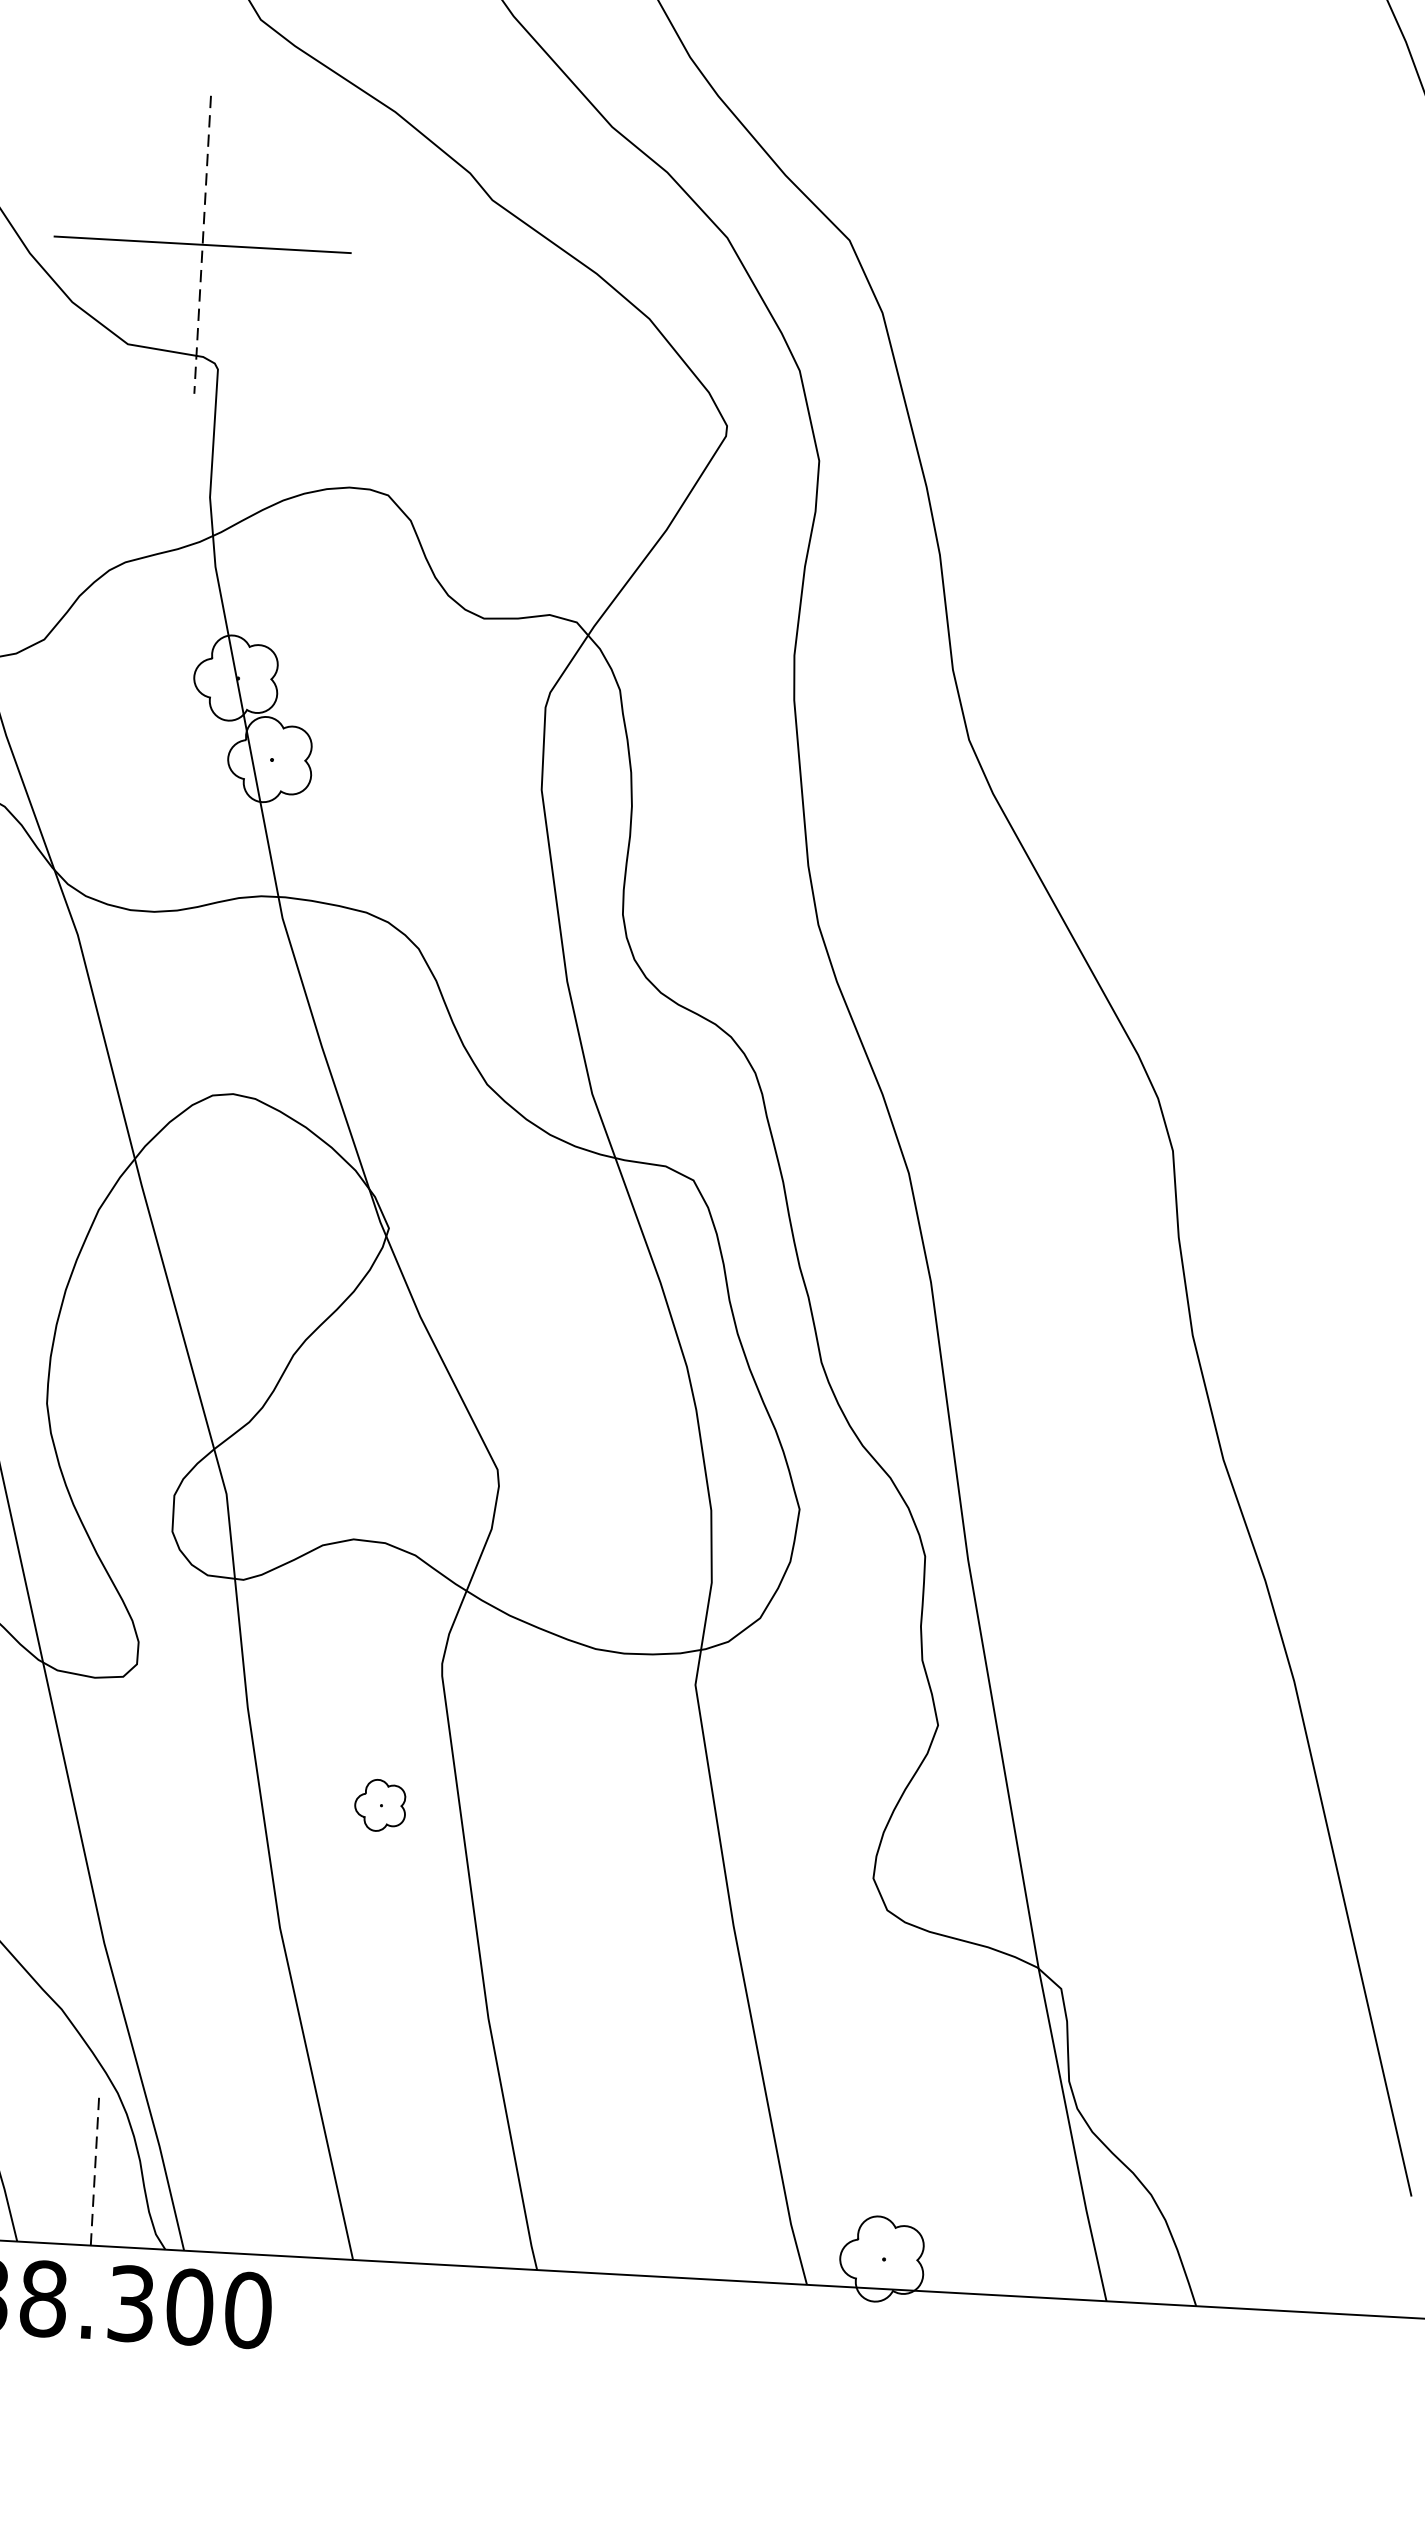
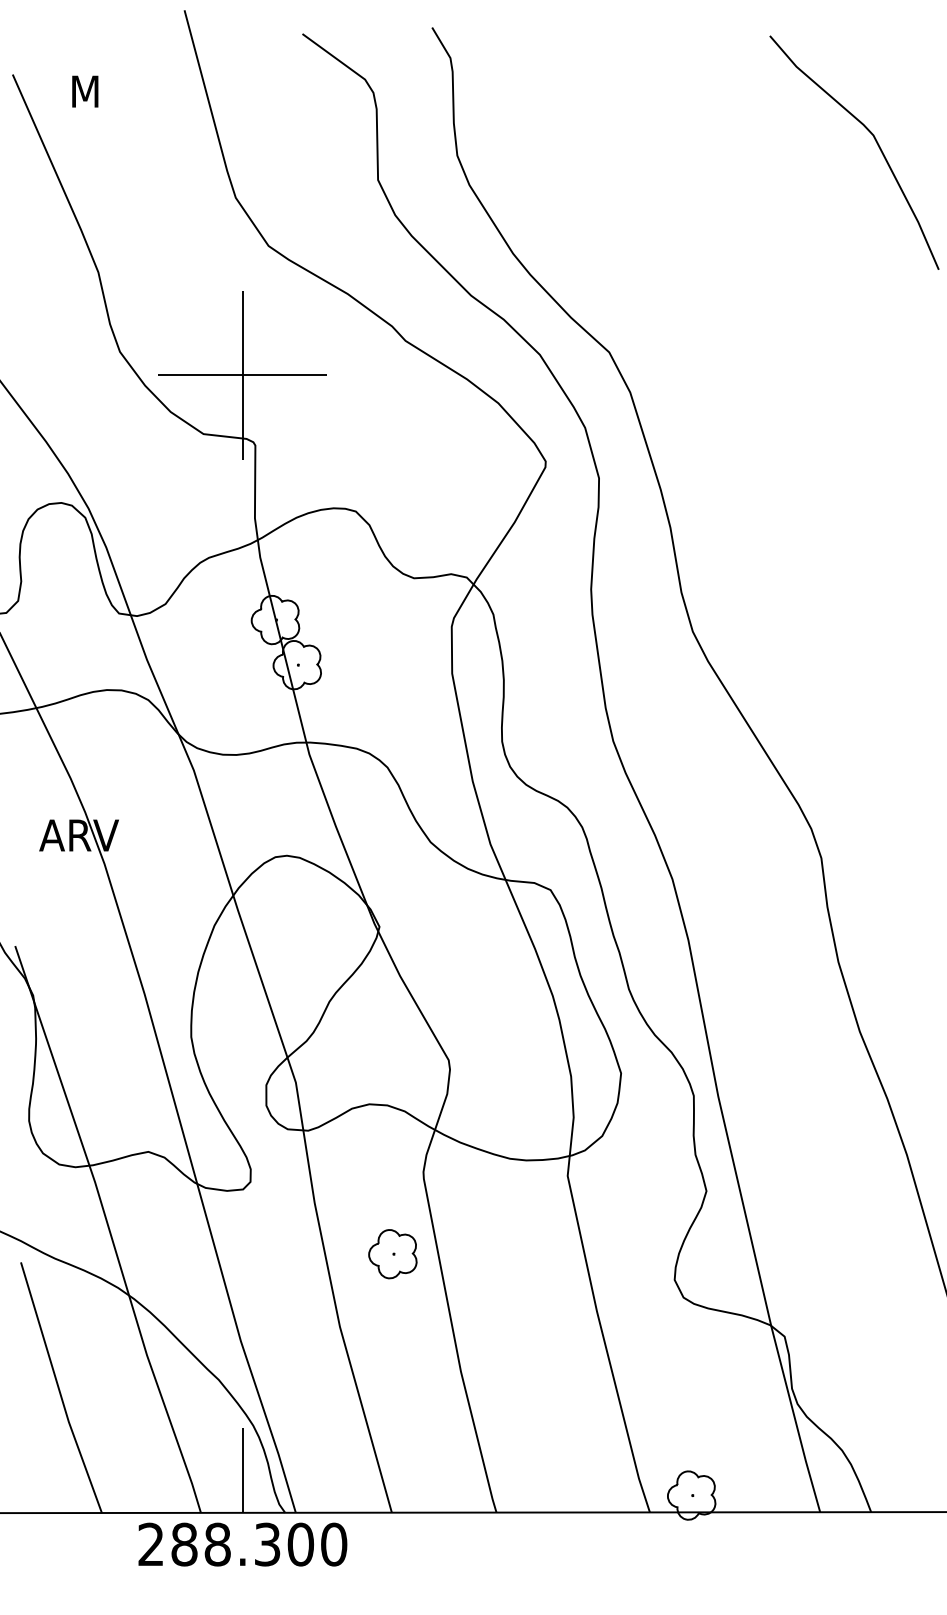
line: (202, 245) -> (242, 375), dashed -> solid
part: (379, 1805) -> (392, 1254), size x1.67
line: (94, 2169) -> (242, 1469), dashed -> solid

